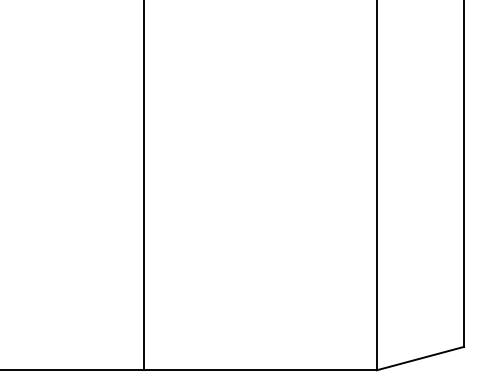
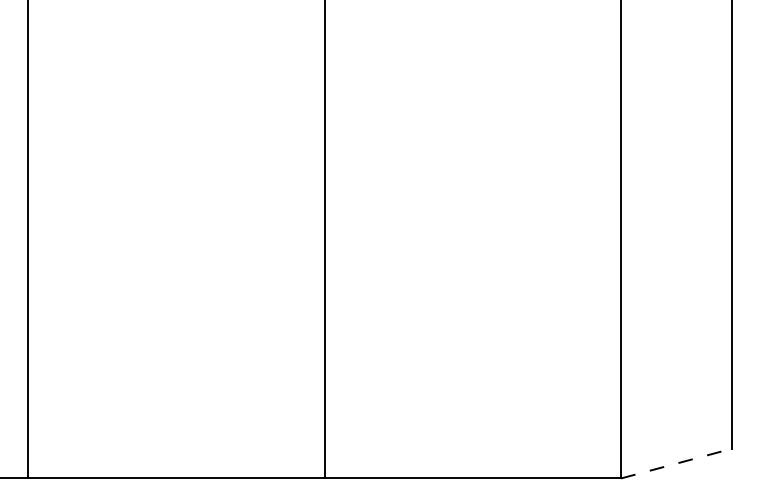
line: (420, 358) -> (676, 463), solid -> dashed

